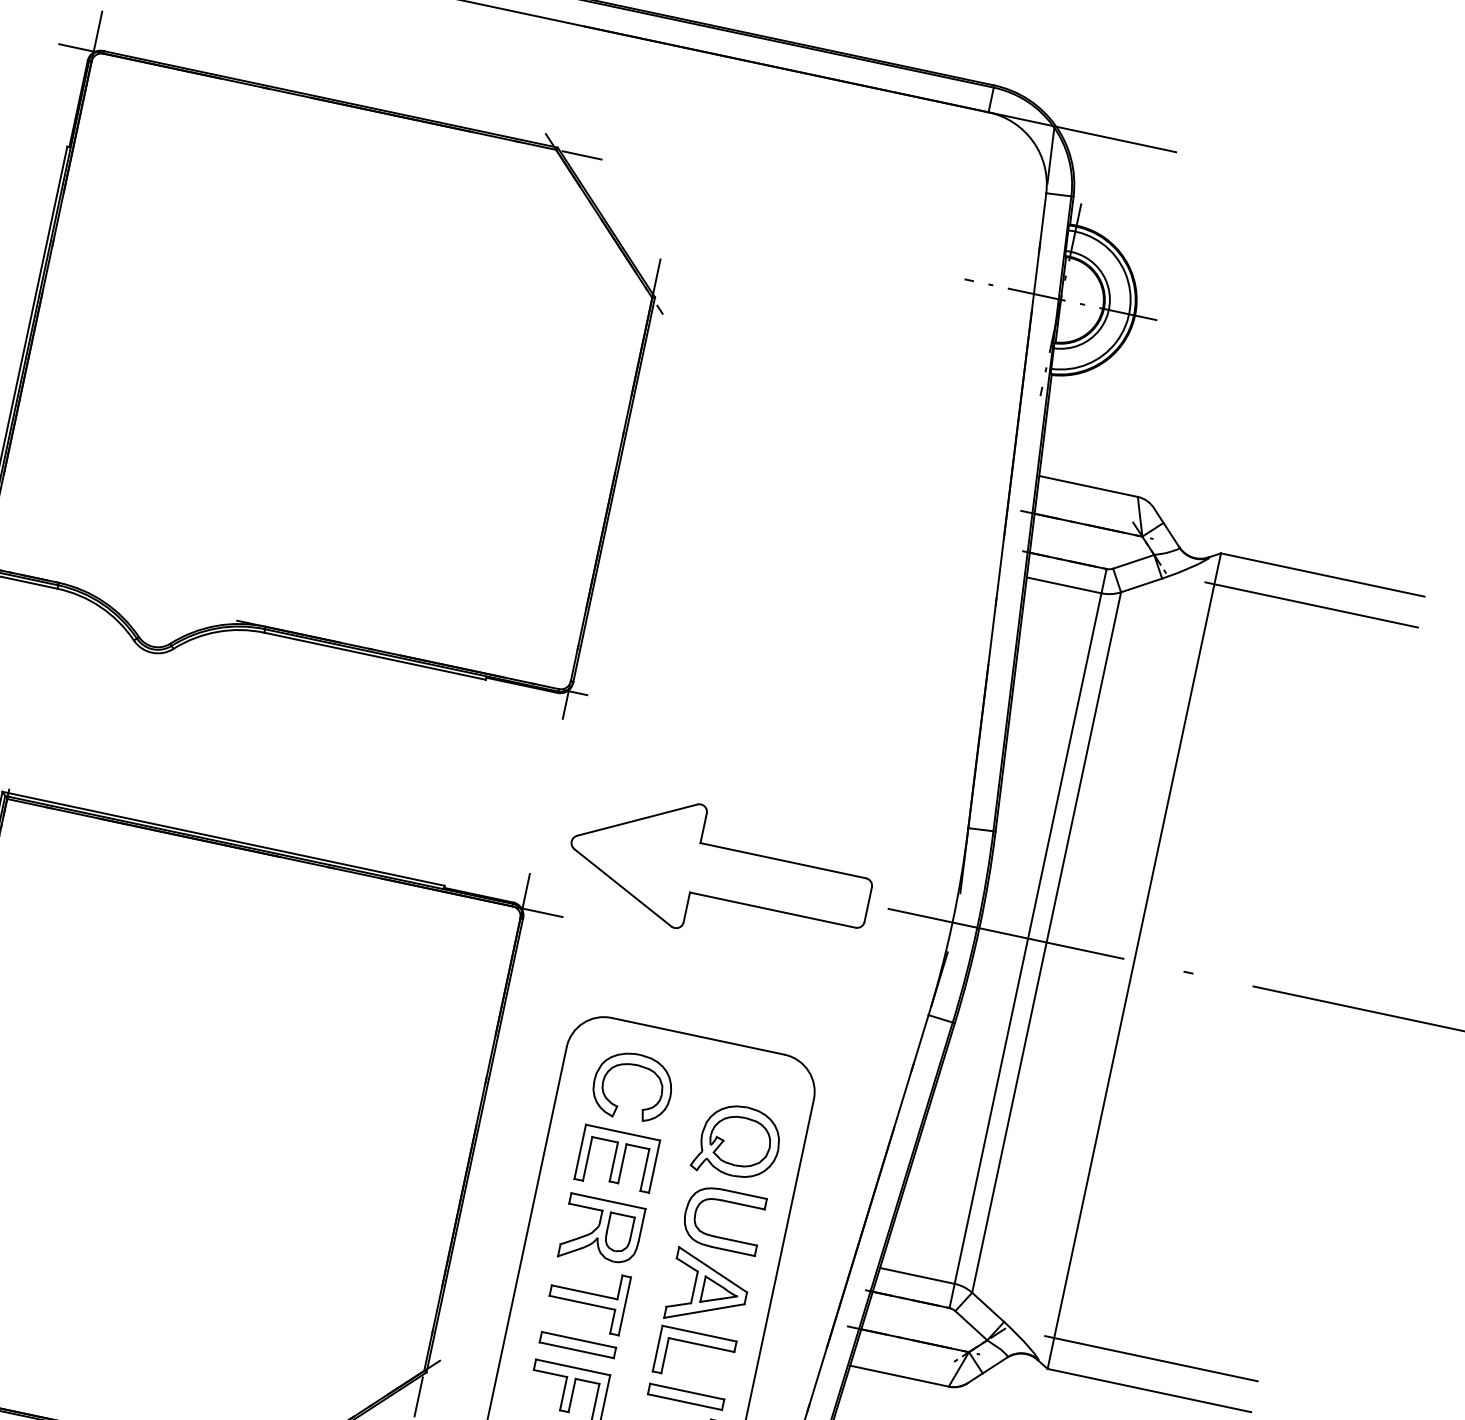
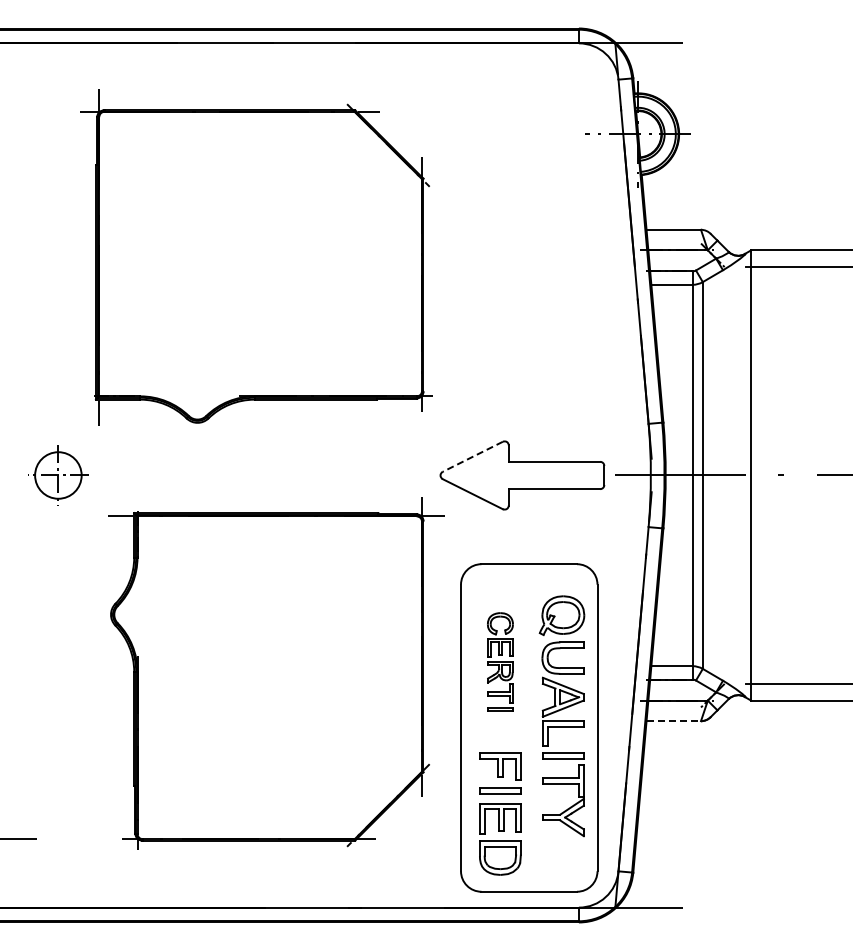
line: (636, 819) -> (472, 456), solid -> dashed
part: (608, 1201) -> (500, 661), size x0.6
line: (900, 1377) -> (674, 721), solid -> dashed

